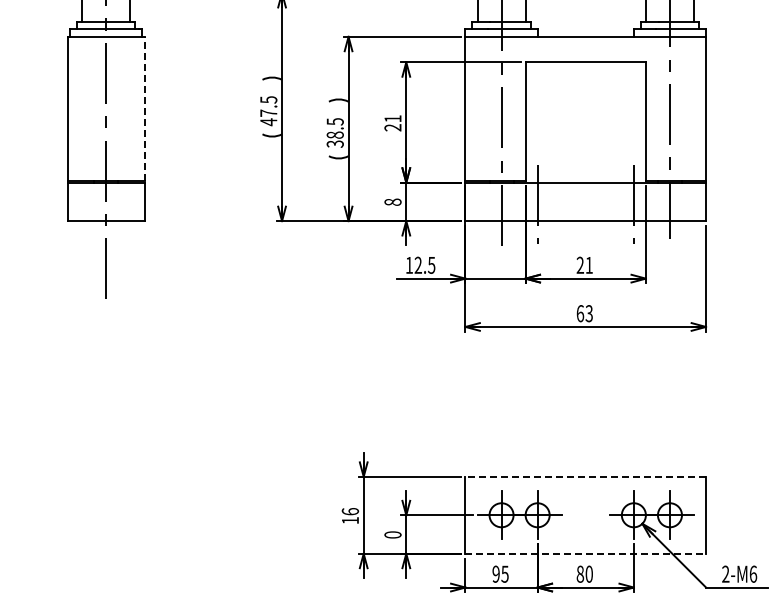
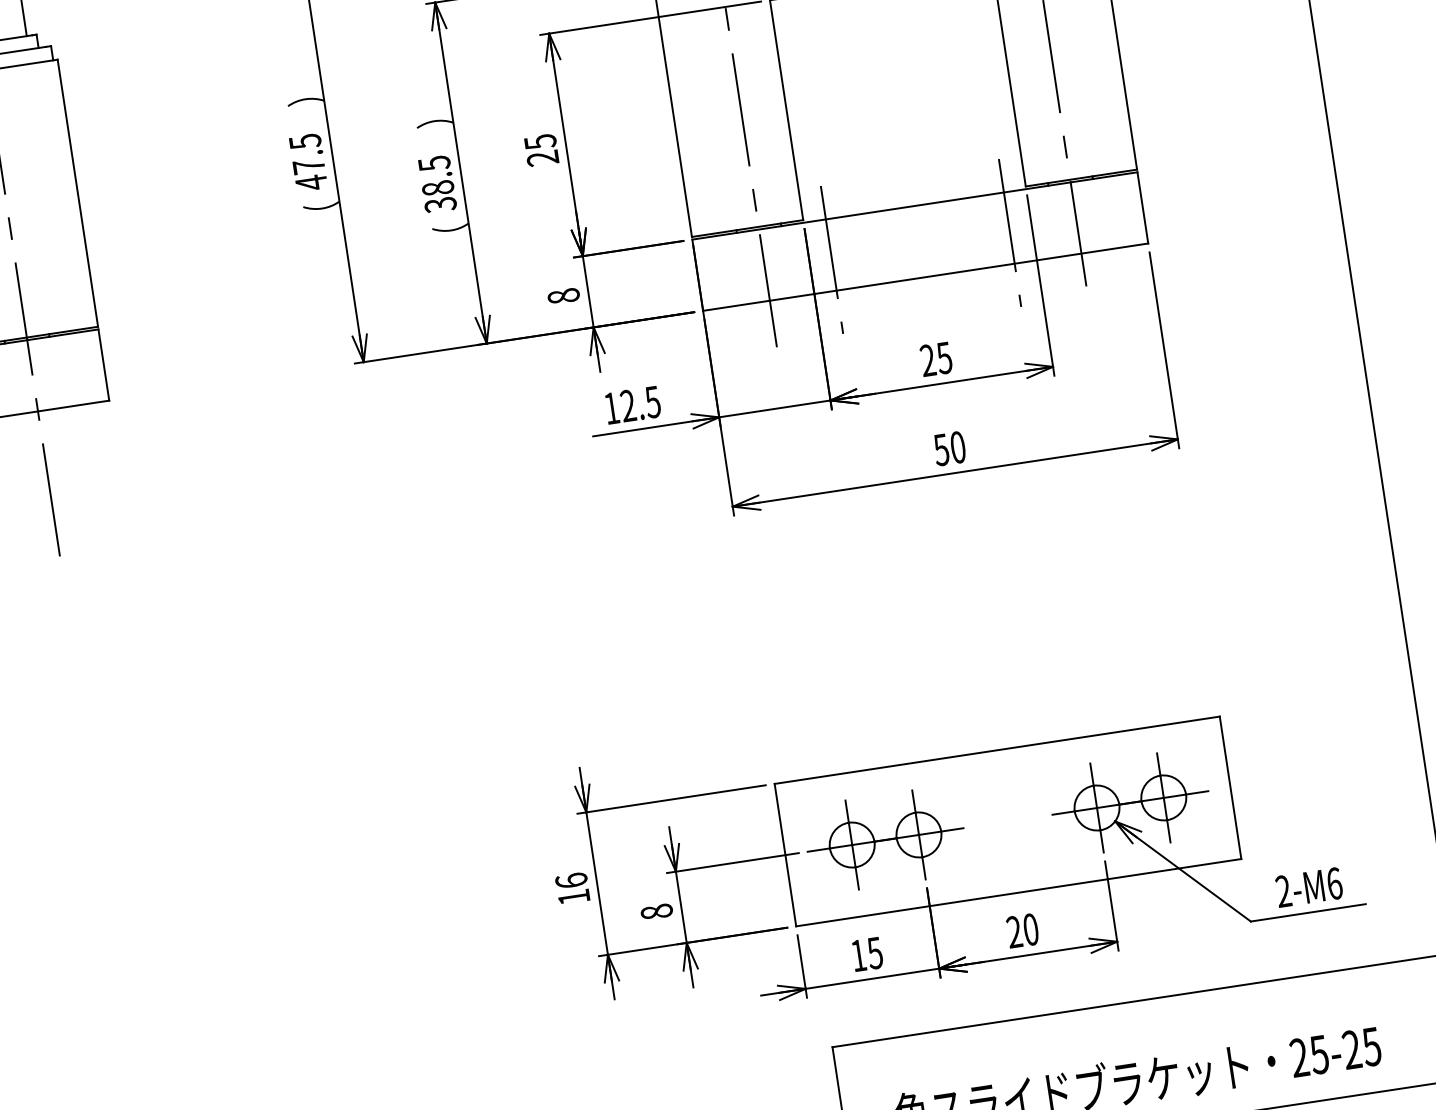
line: (144, 108) -> (77, 192), dashed -> solid
text: (392, 118) -> (539, 141), 21 -> 25
text: (588, 265) -> (943, 358), 21 -> 25
text: (584, 313) -> (949, 448), 63 -> 50
line: (585, 476) -> (996, 749), dashed -> solid
text: (393, 534) -> (657, 910), 0 -> 8
line: (586, 553) -> (1020, 891), dashed -> solid
text: (495, 573) -> (857, 954), 95 -> 15
text: (580, 573) -> (1014, 930), 80 -> 20

